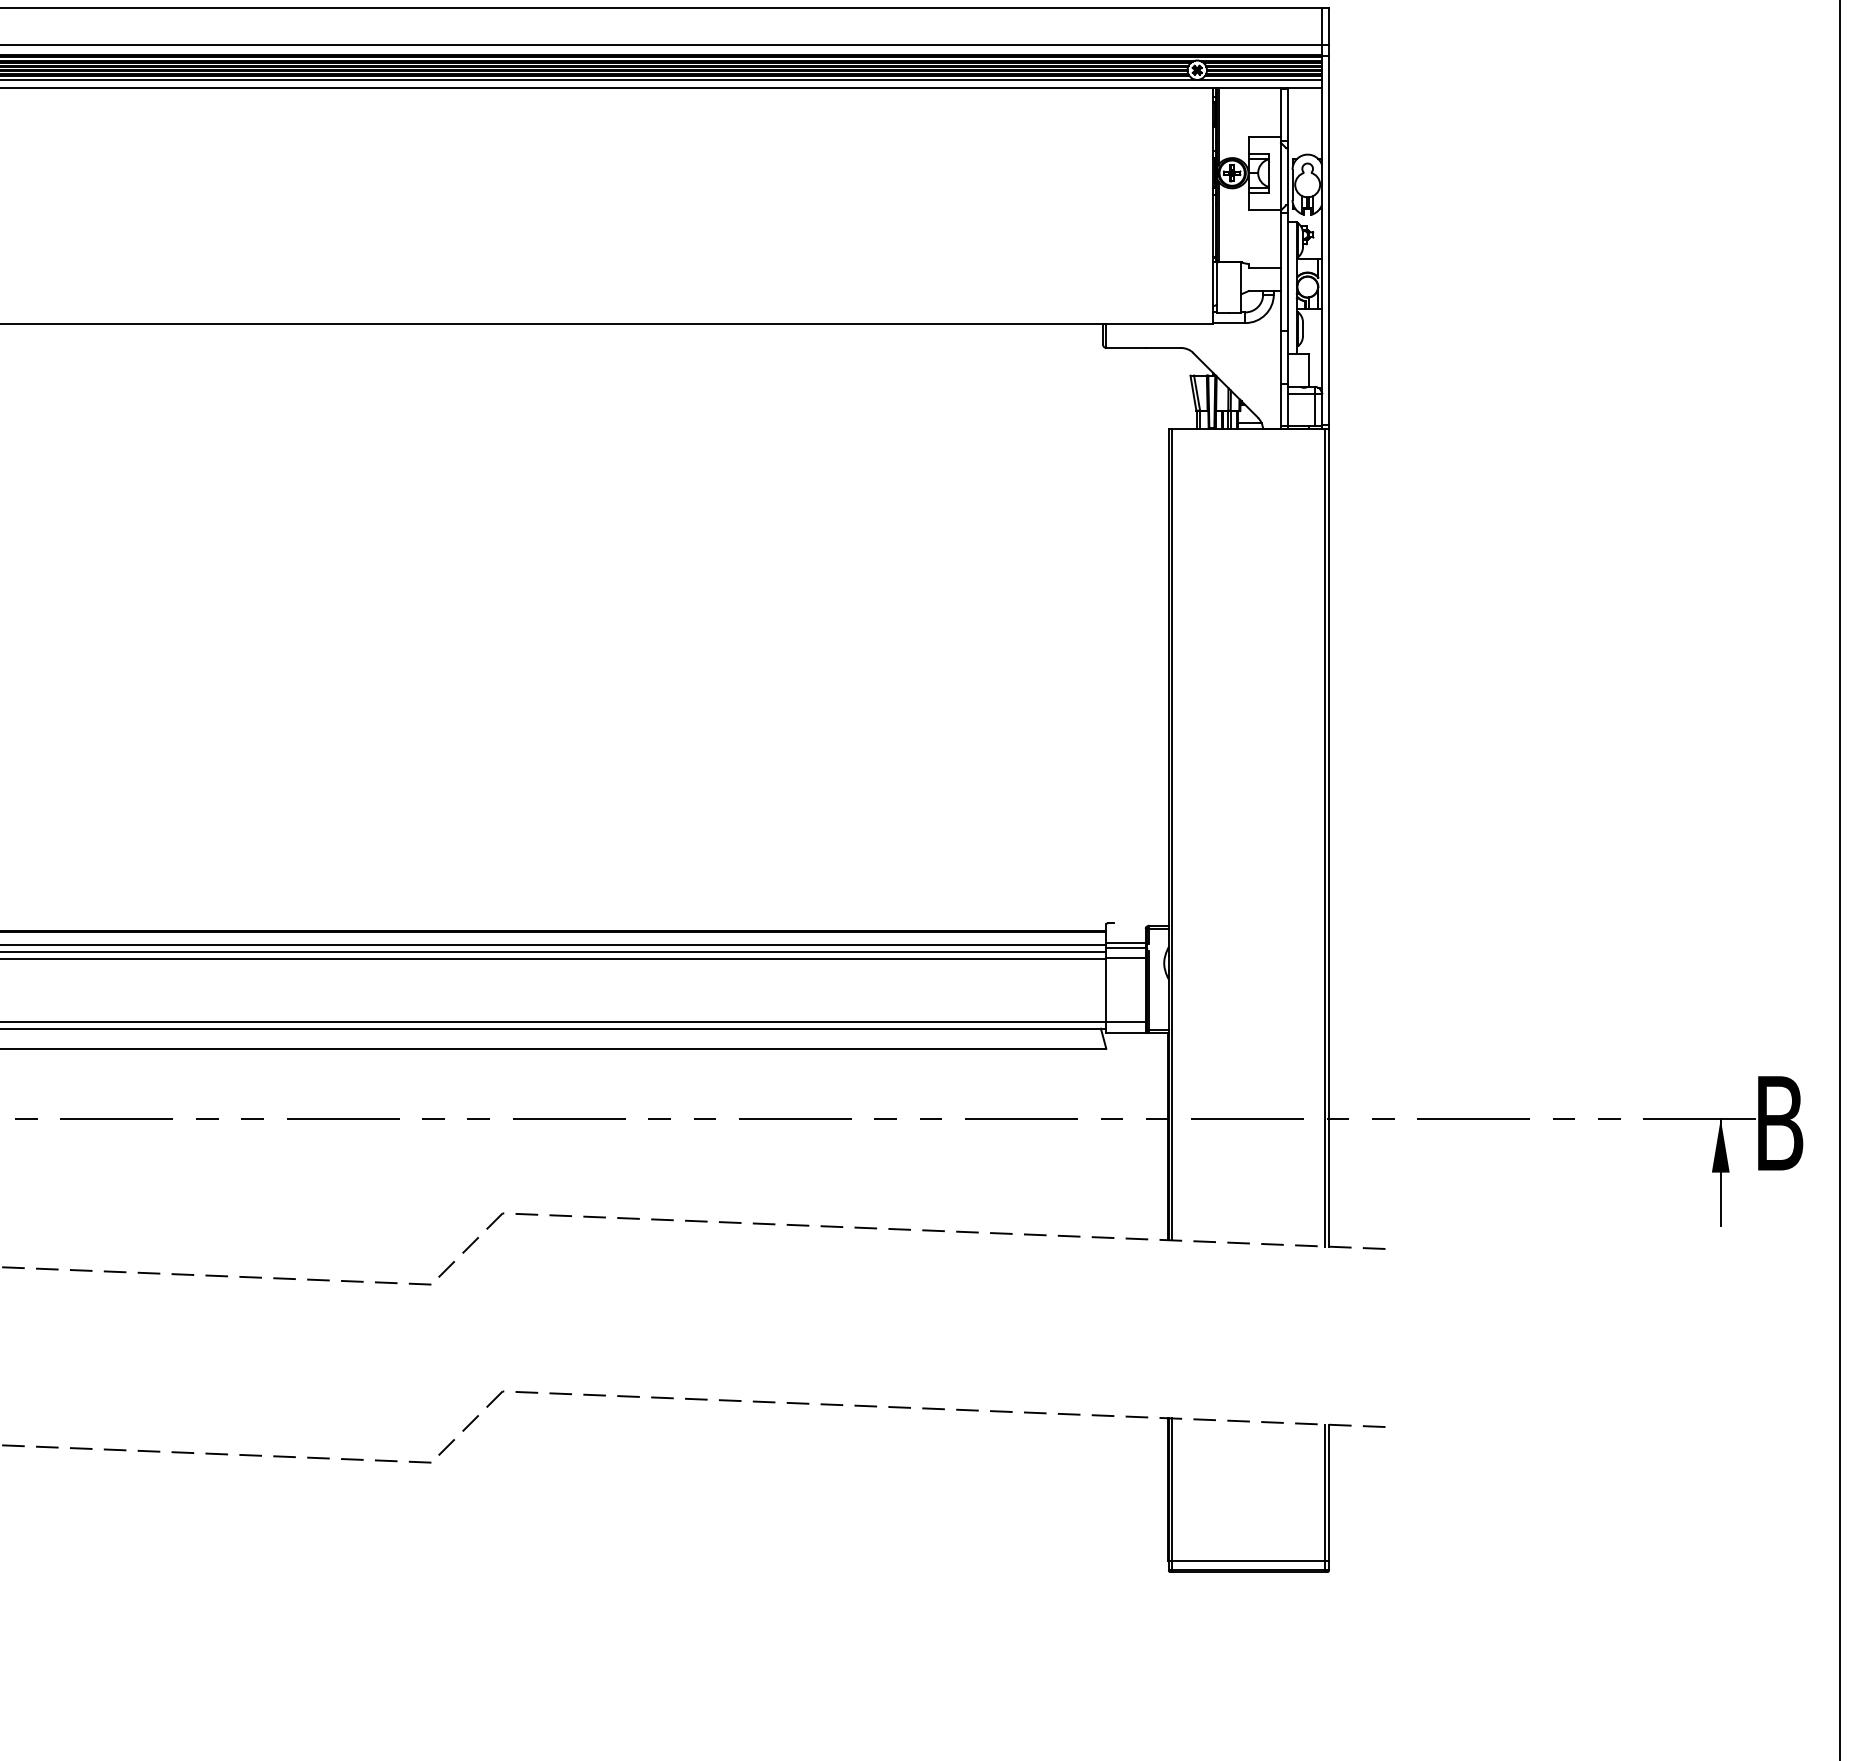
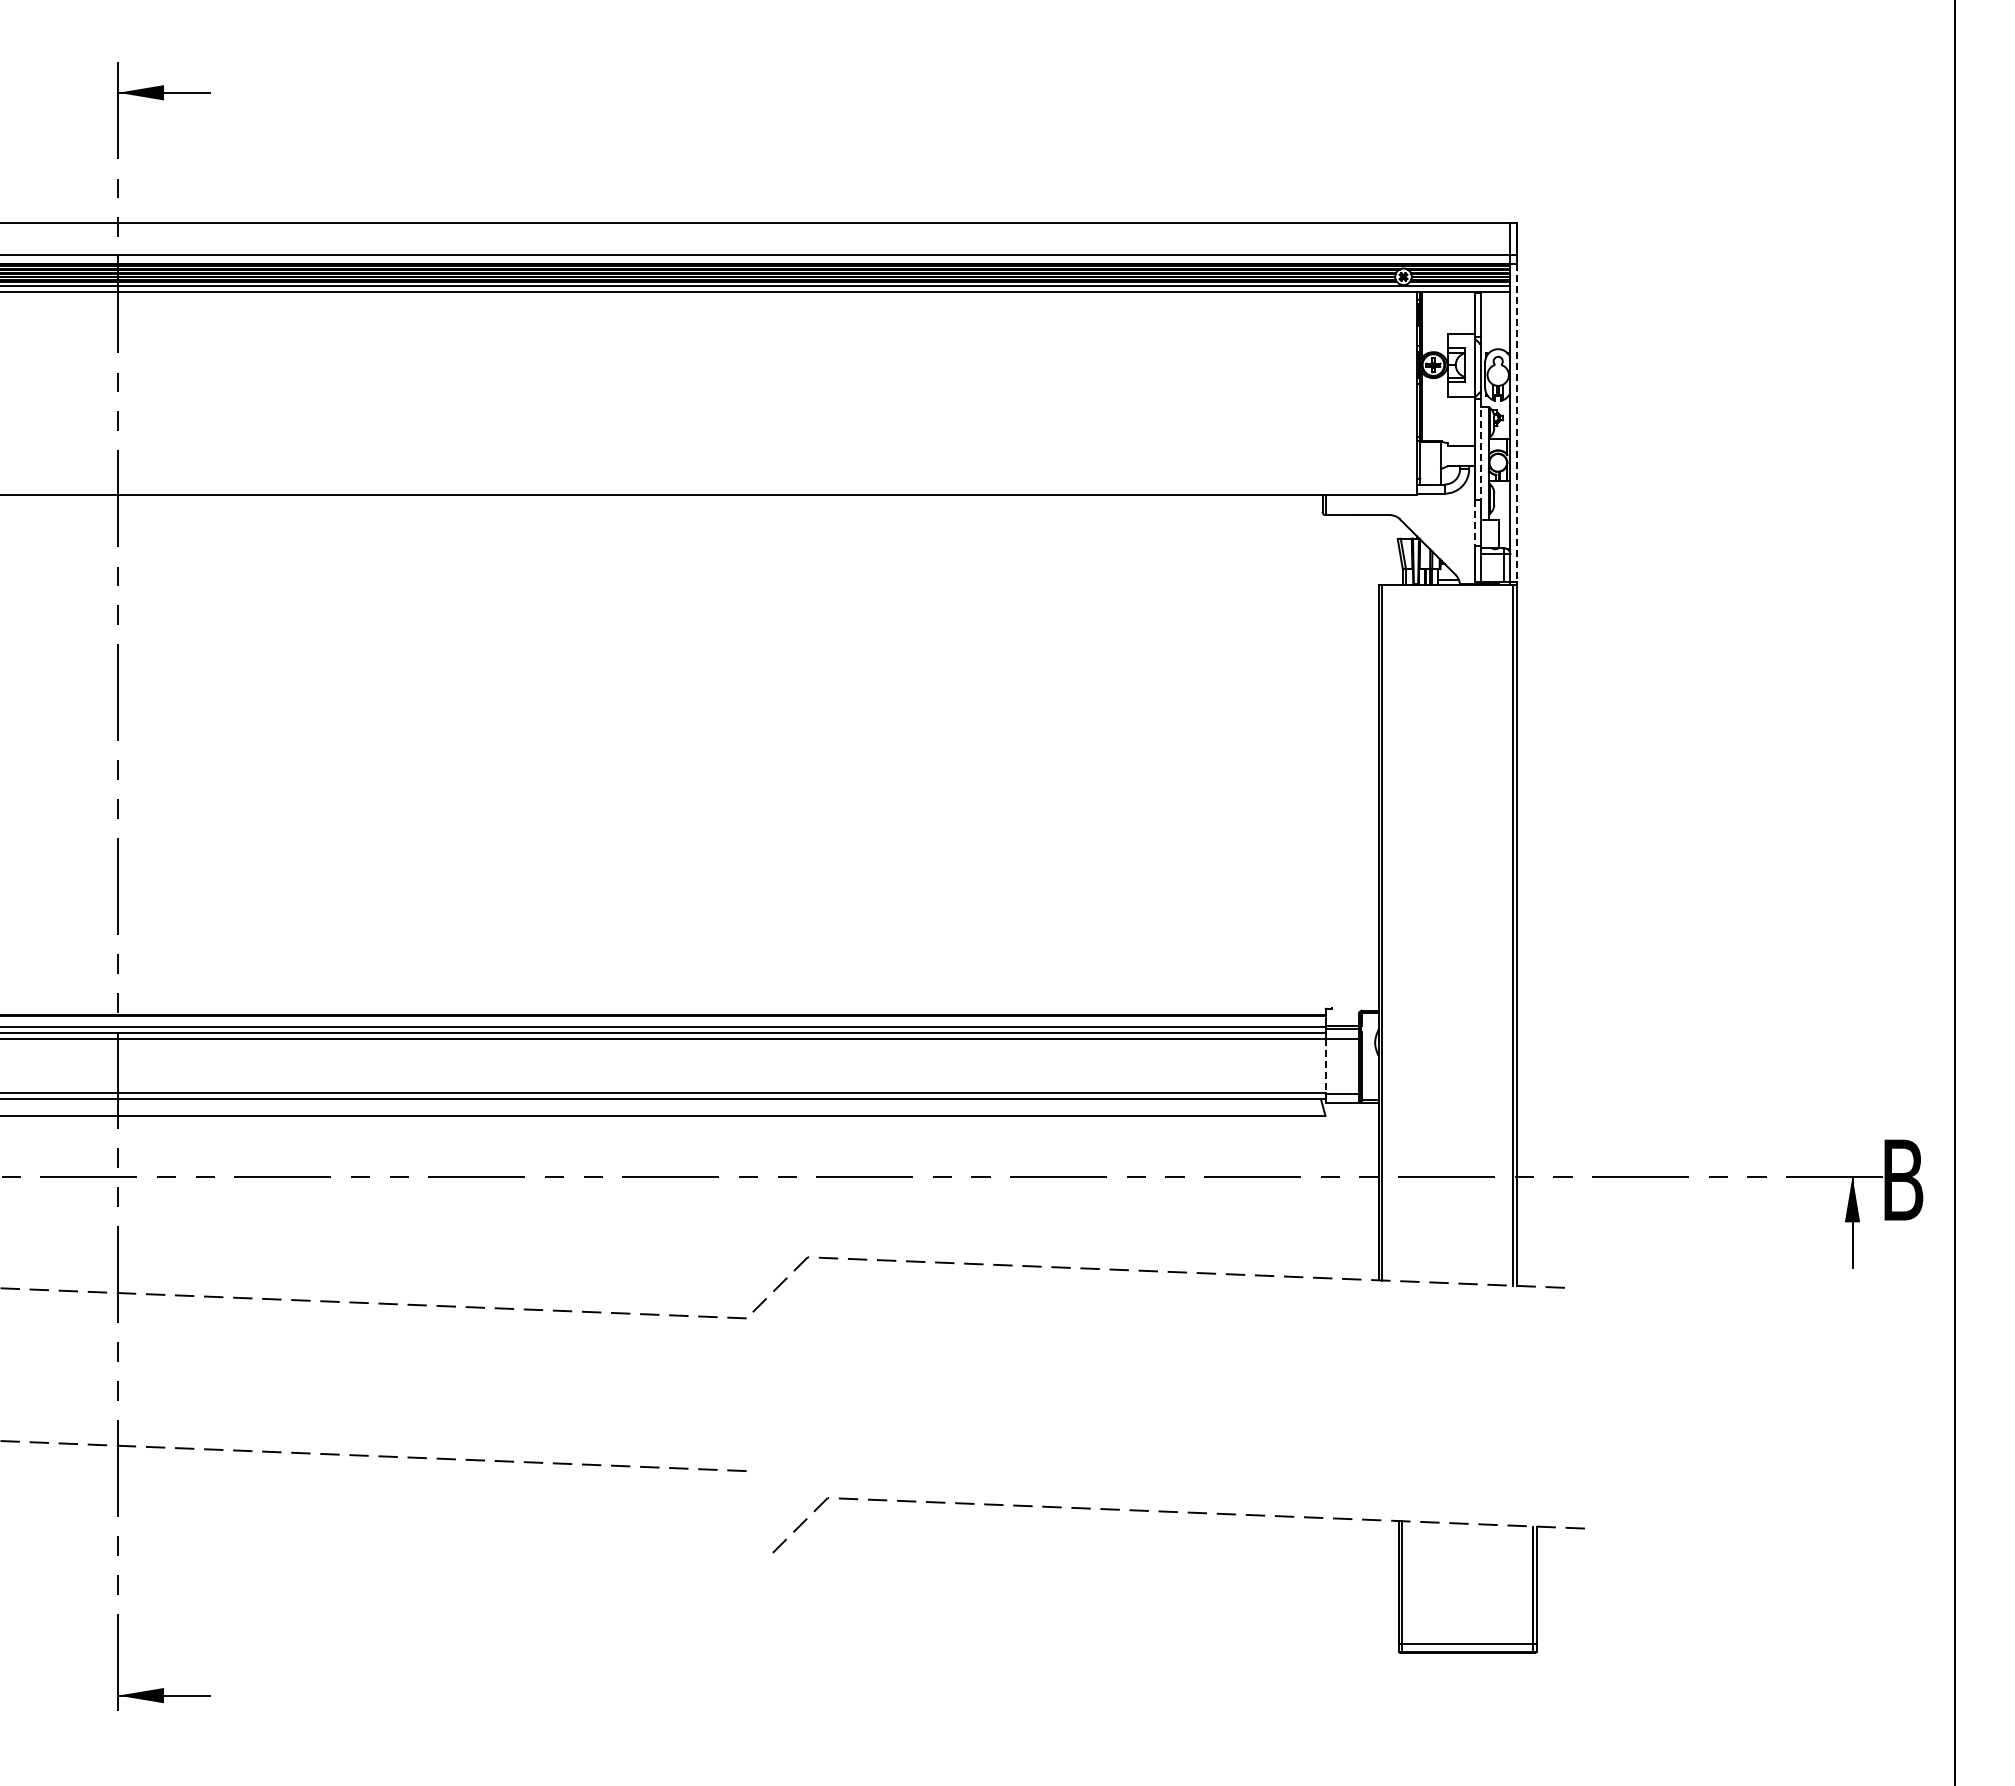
line: (1328, 240) -> (1516, 422), solid -> dashed
line: (1288, 271) -> (1481, 449), solid -> dashed
line: (1281, 357) -> (1475, 523), solid -> dashed
line: (1106, 990) -> (1325, 1066), solid -> dashed
part: (922, 1409) -> (1187, 1513), moved

